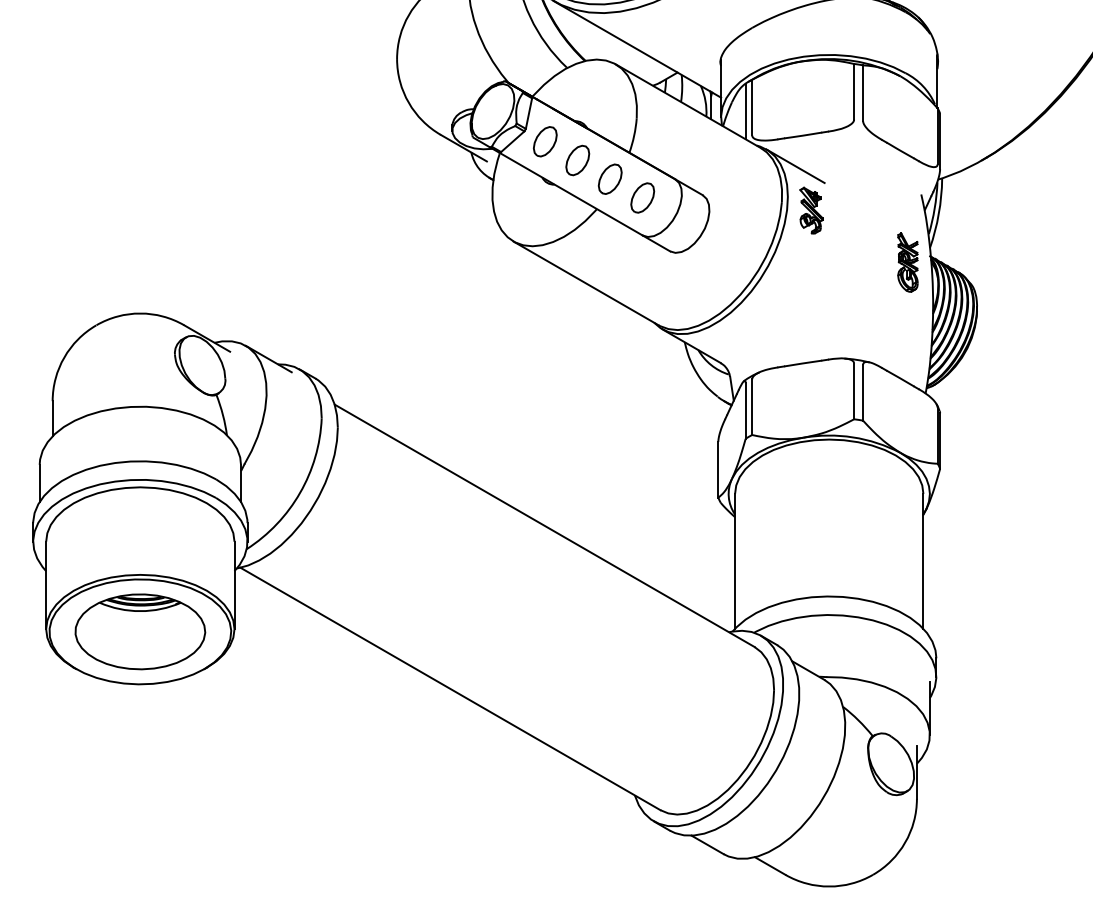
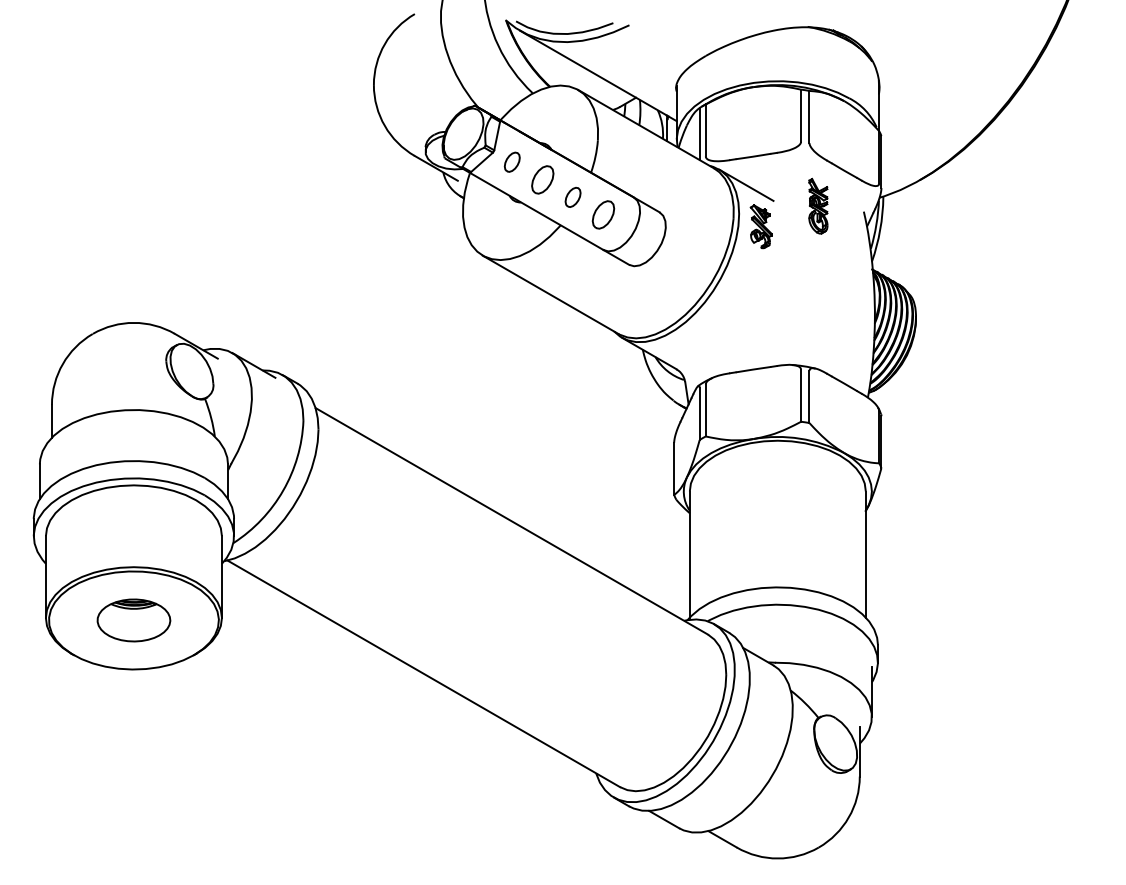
part: (544, 140) -> (511, 161), size x0.7
part: (609, 179) -> (572, 197), size x0.7
part: (908, 261) -> (818, 205), moved
part: (139, 631) -> (133, 620), size x0.6

